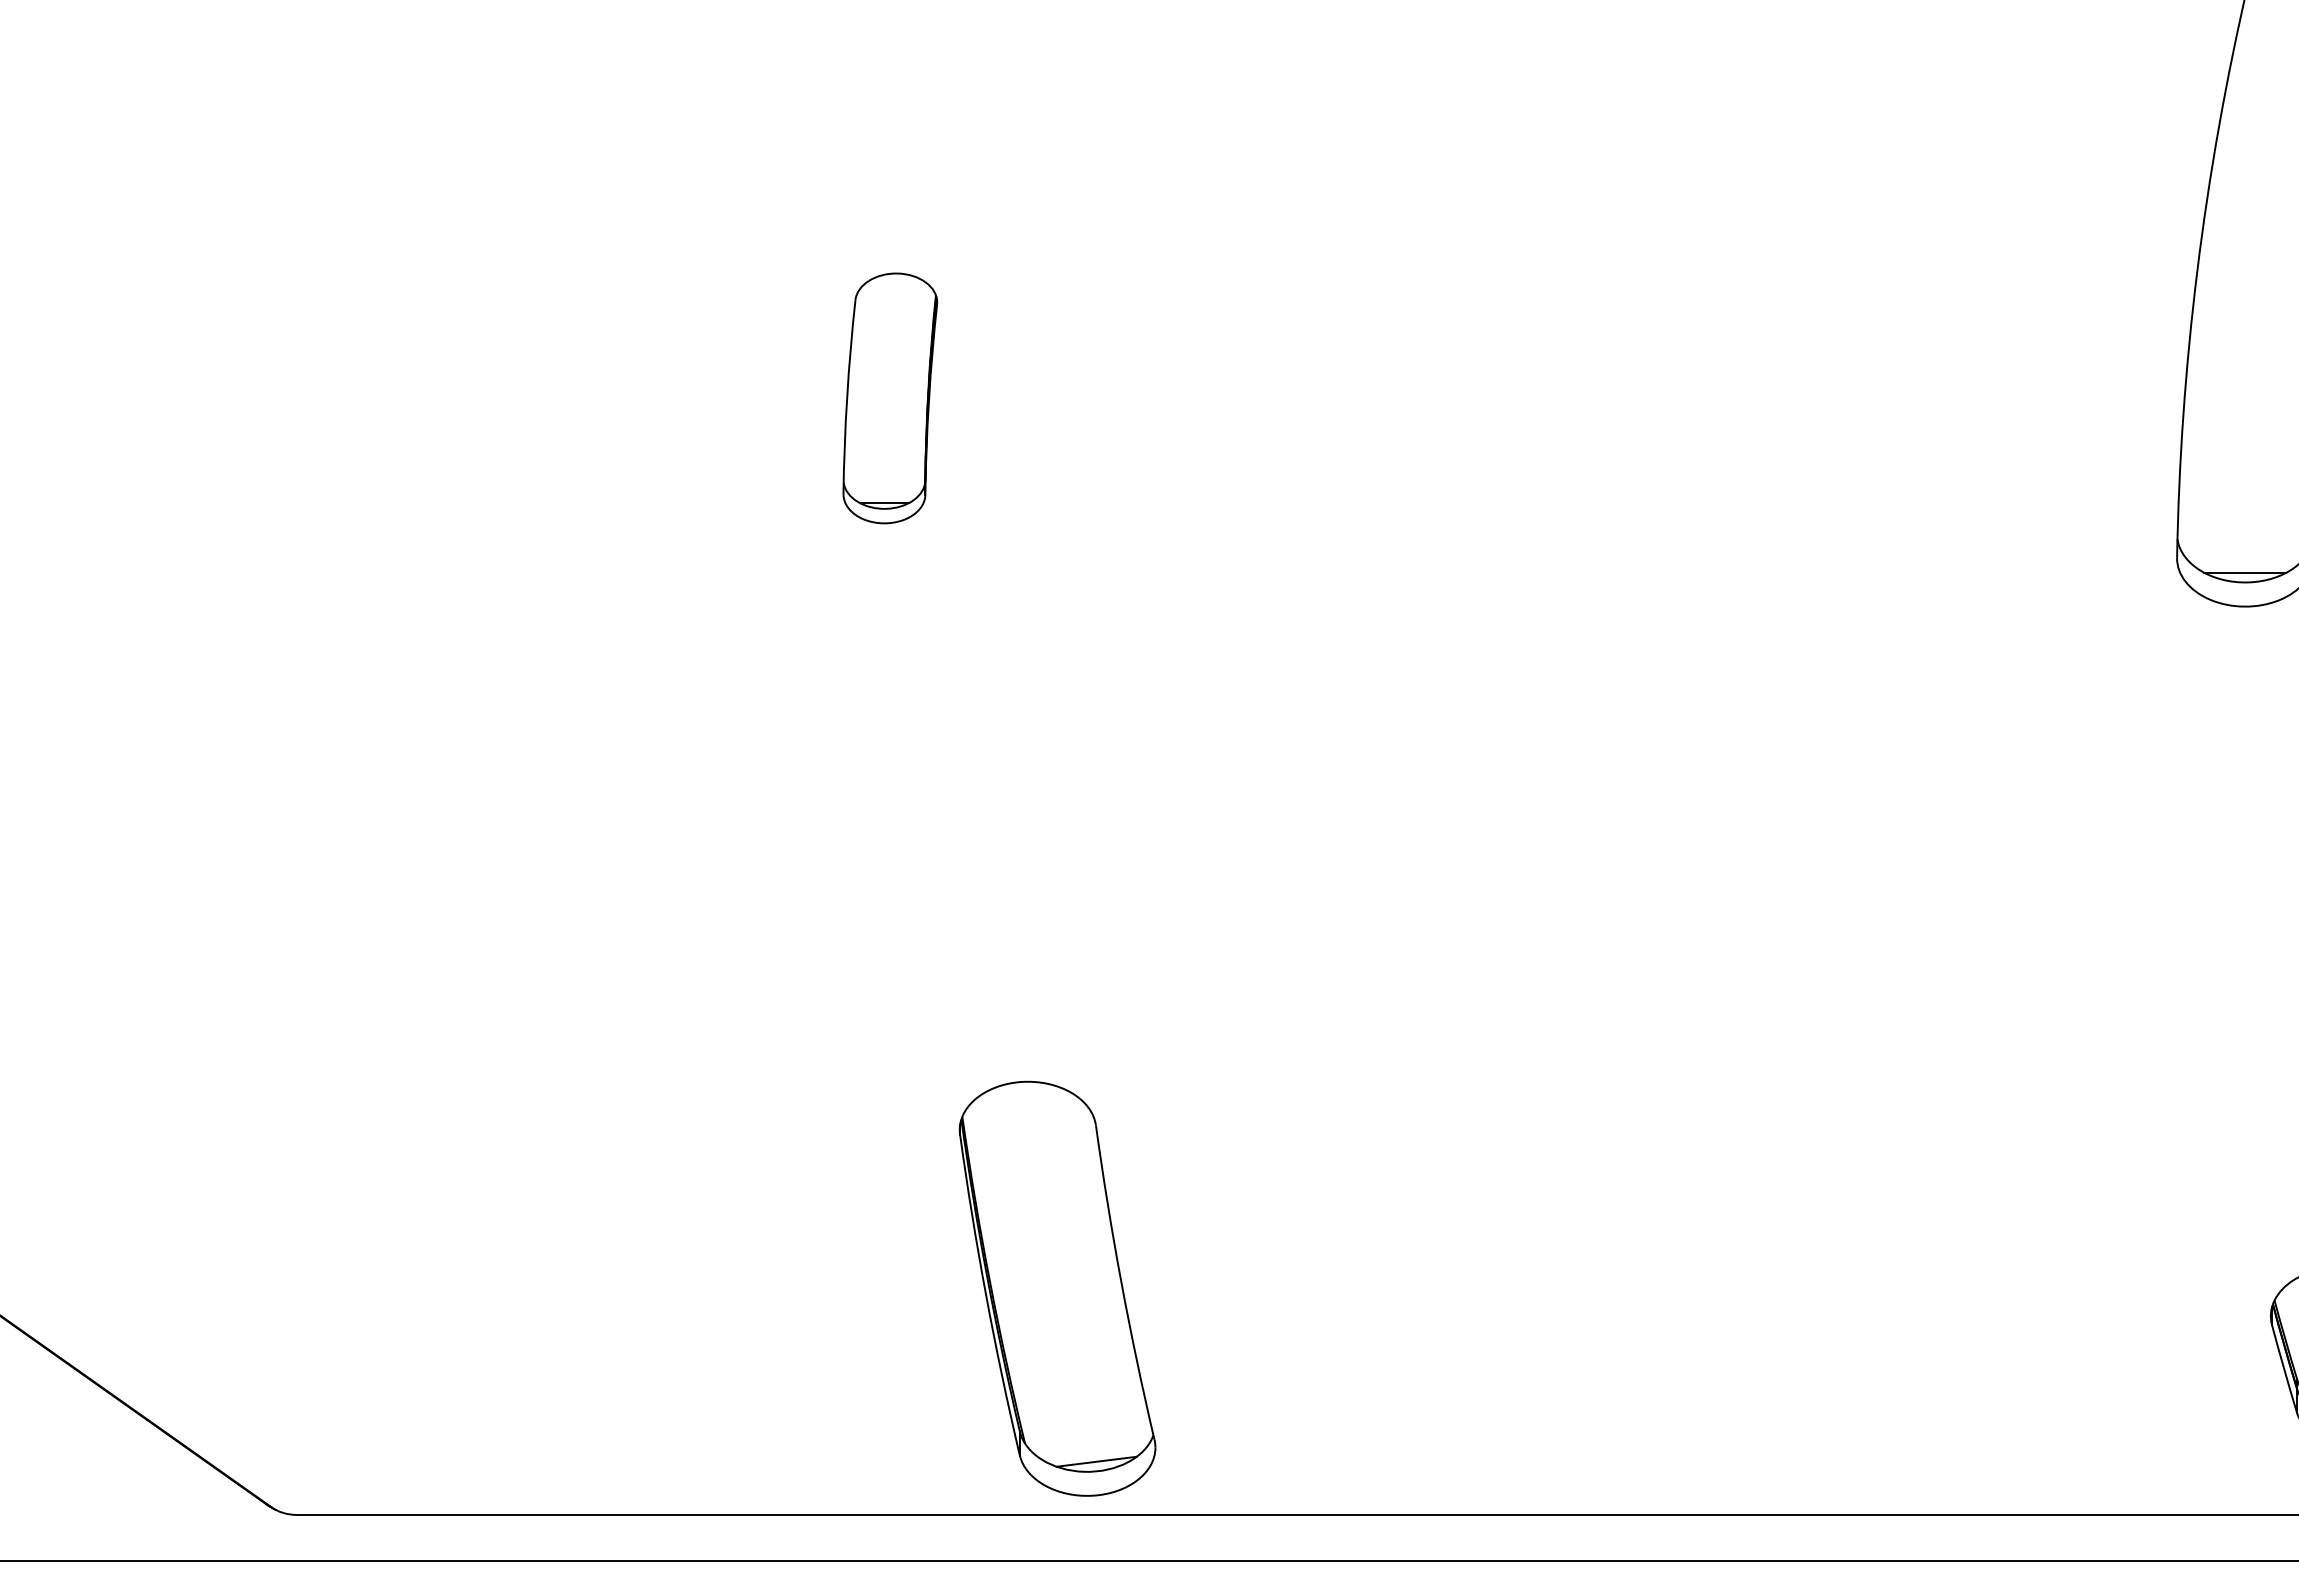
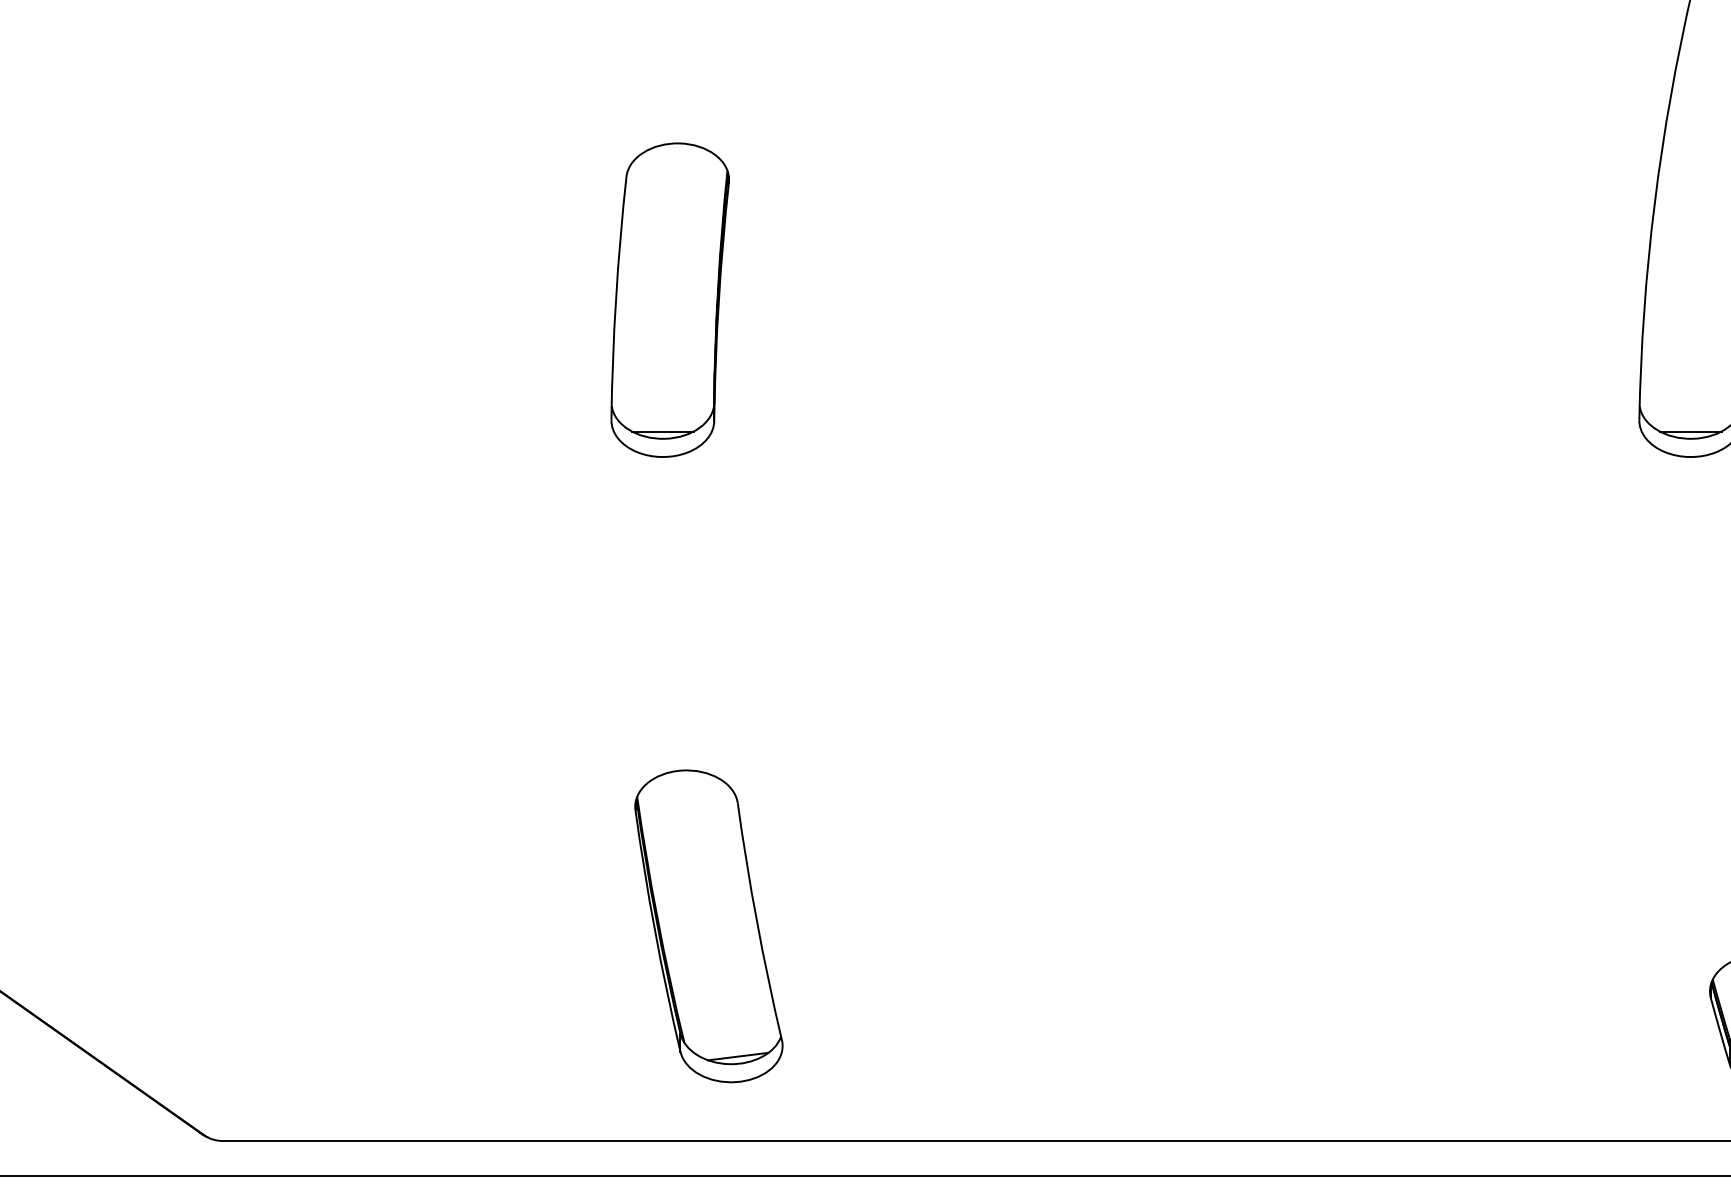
part: (890, 398) -> (670, 300), size x1.67
part: (1057, 1288) -> (708, 926), moved

